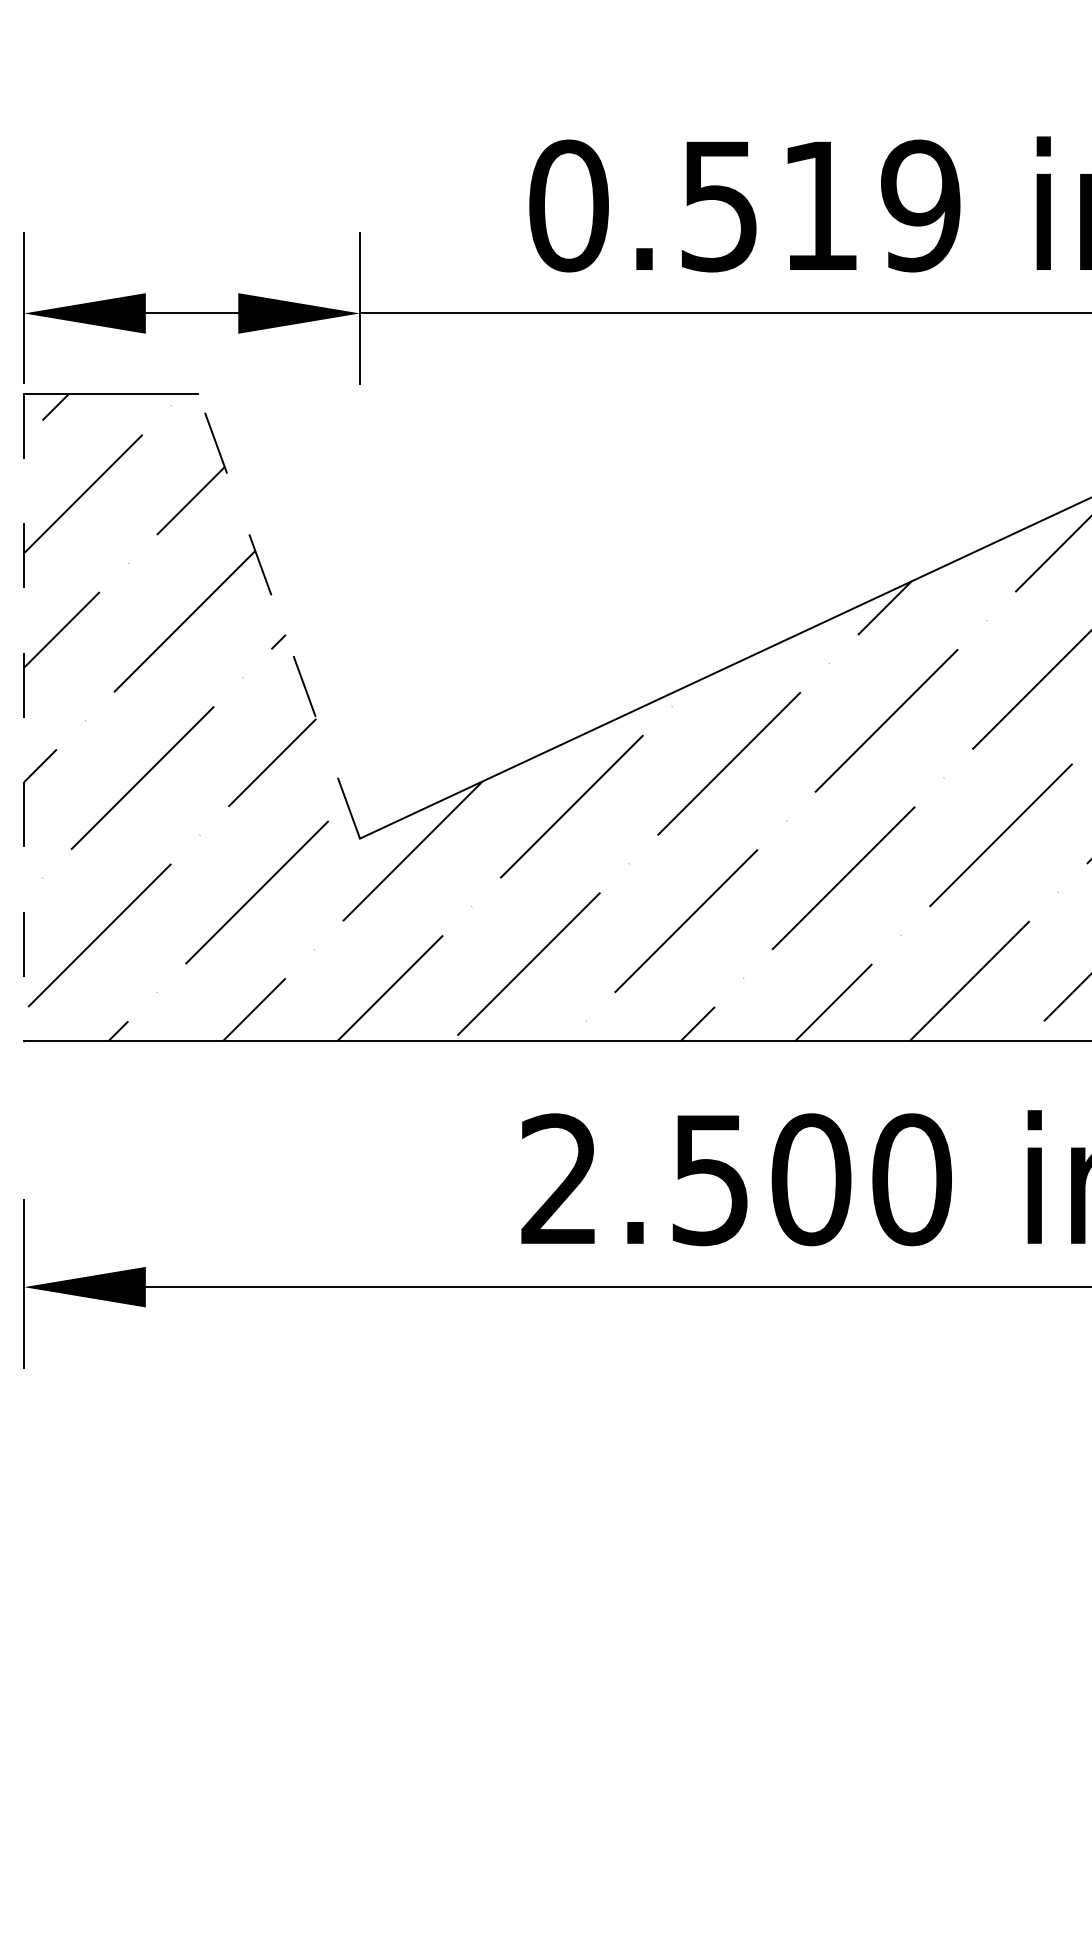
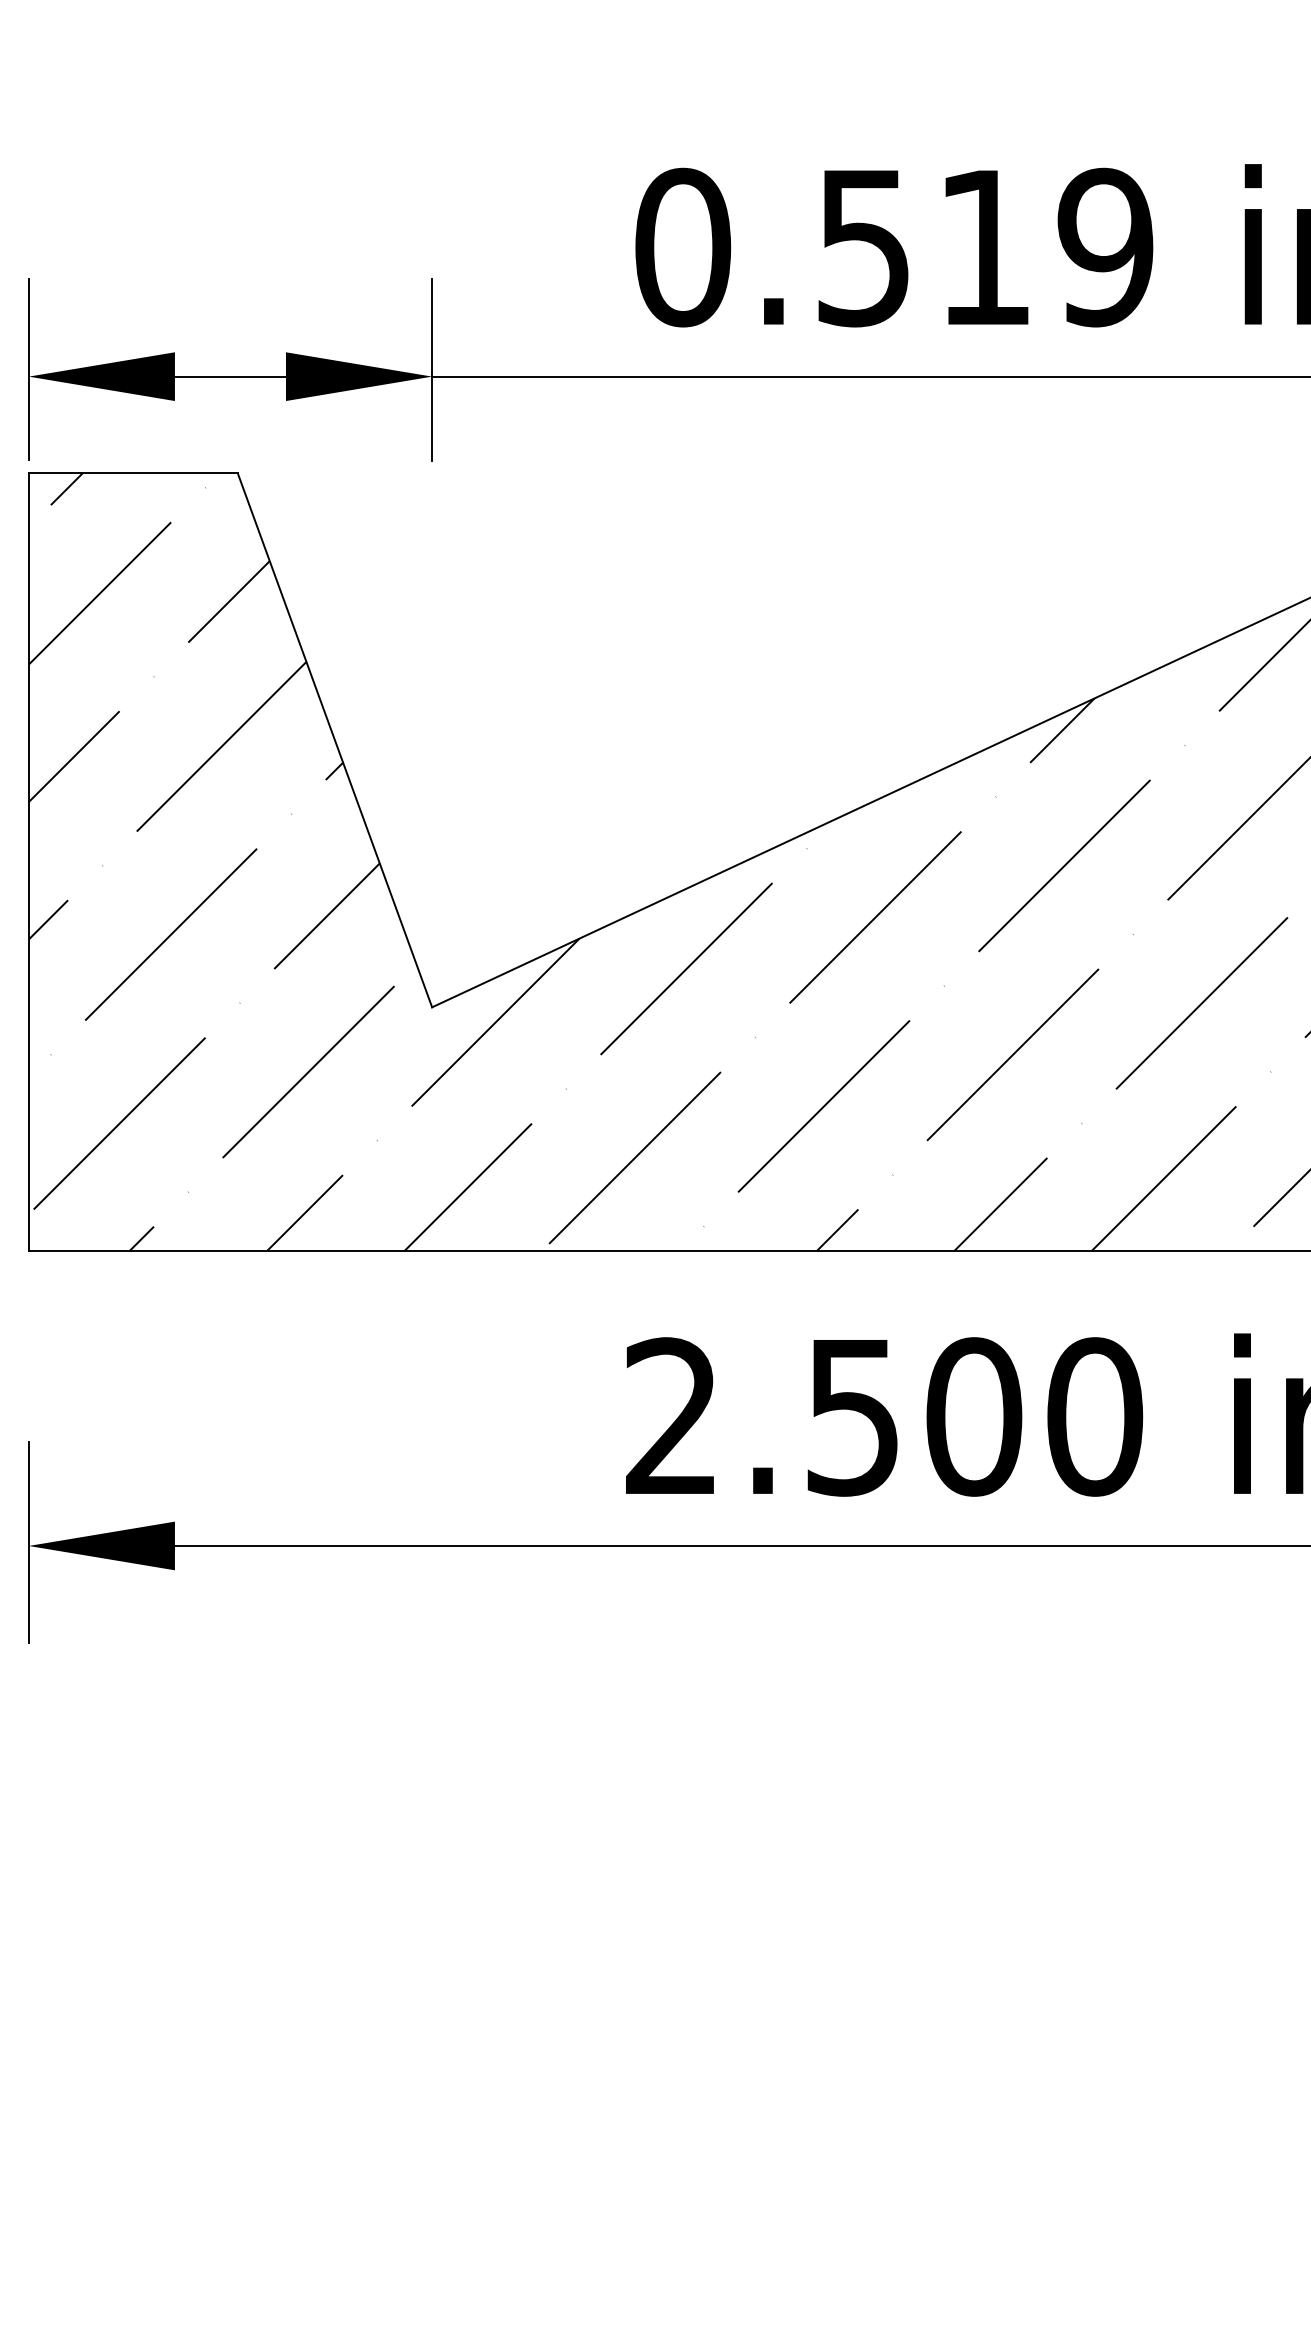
line: (279, 616) -> (335, 740), dashed -> solid
line: (24, 717) -> (29, 861), dashed -> solid

